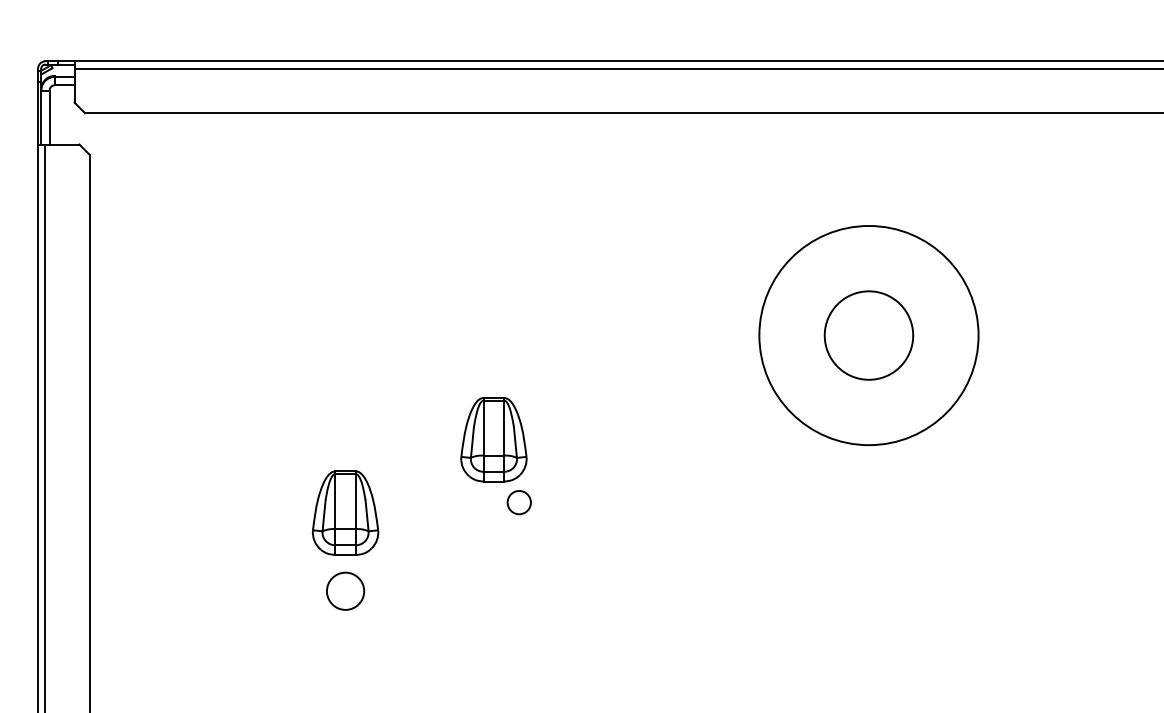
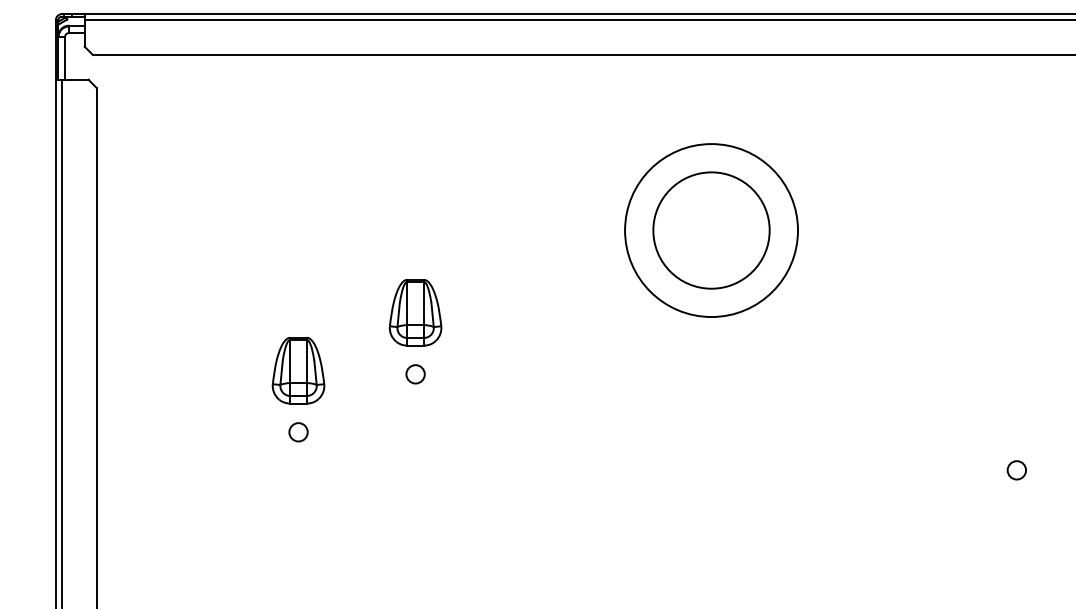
circle: (868, 335) -> (711, 230), size x1.67
circle: (519, 502) -> (415, 374), moved
circle: (345, 591) -> (298, 432), size x0.62

